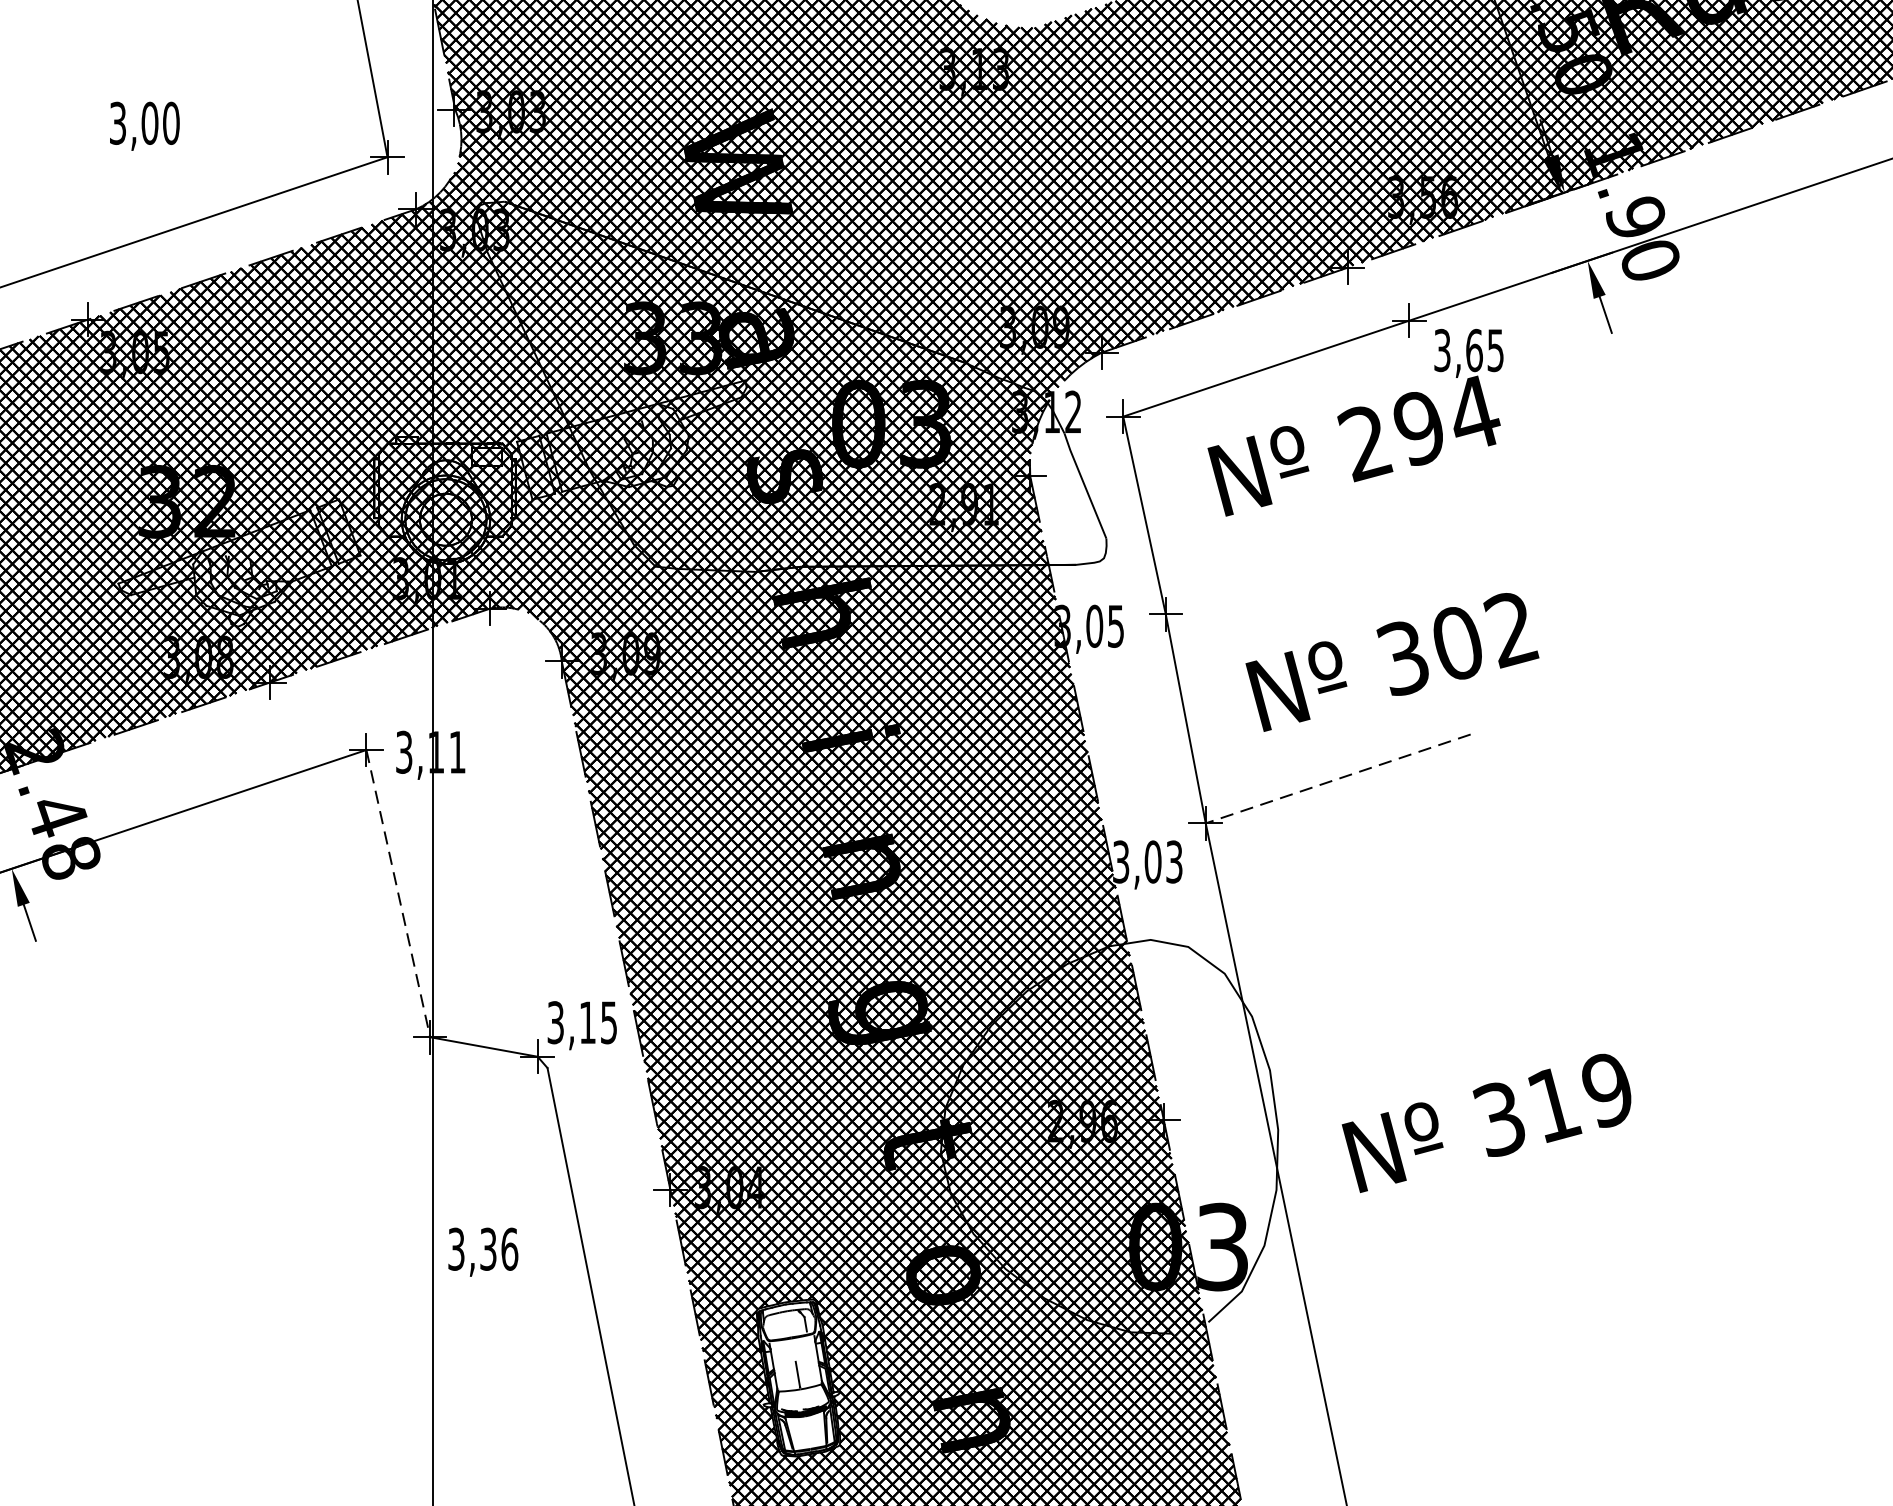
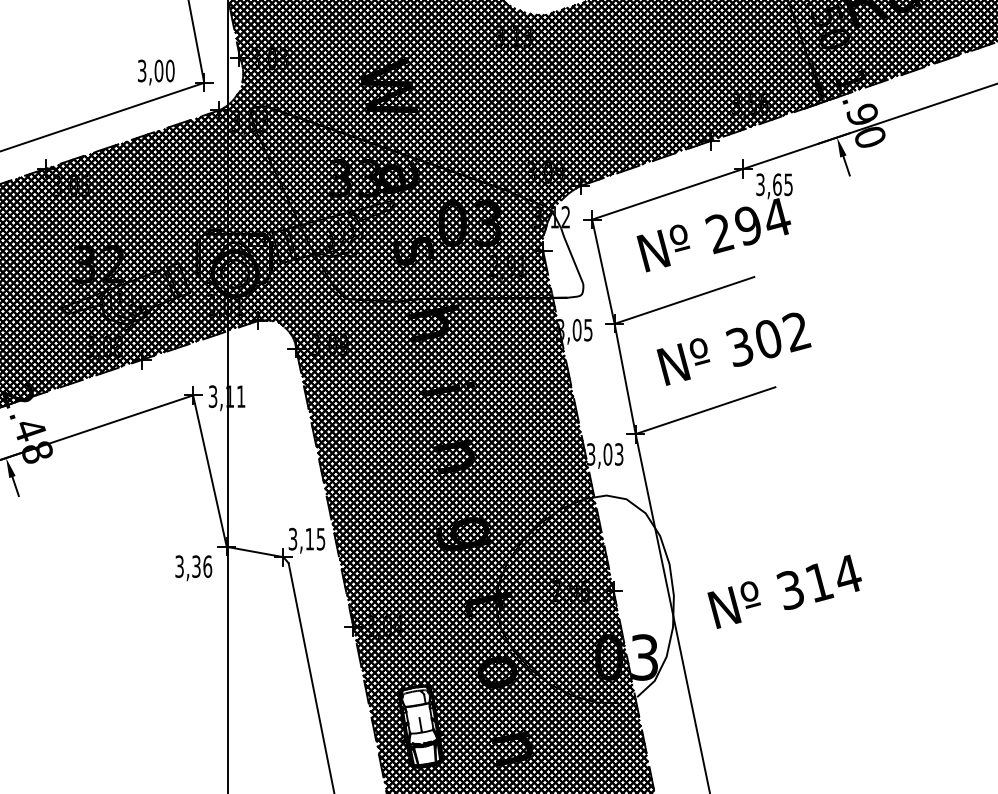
text: (145, 126) -> (156, 72), moved
line: (1298, 569) -> (684, 300), added
line: (1338, 778) -> (705, 410), dashed -> solid
line: (397, 894) -> (209, 471), dashed -> solid
text: (1607, 1089) -> (847, 574), 319 -> 314
text: (482, 1252) -> (193, 568), moved

